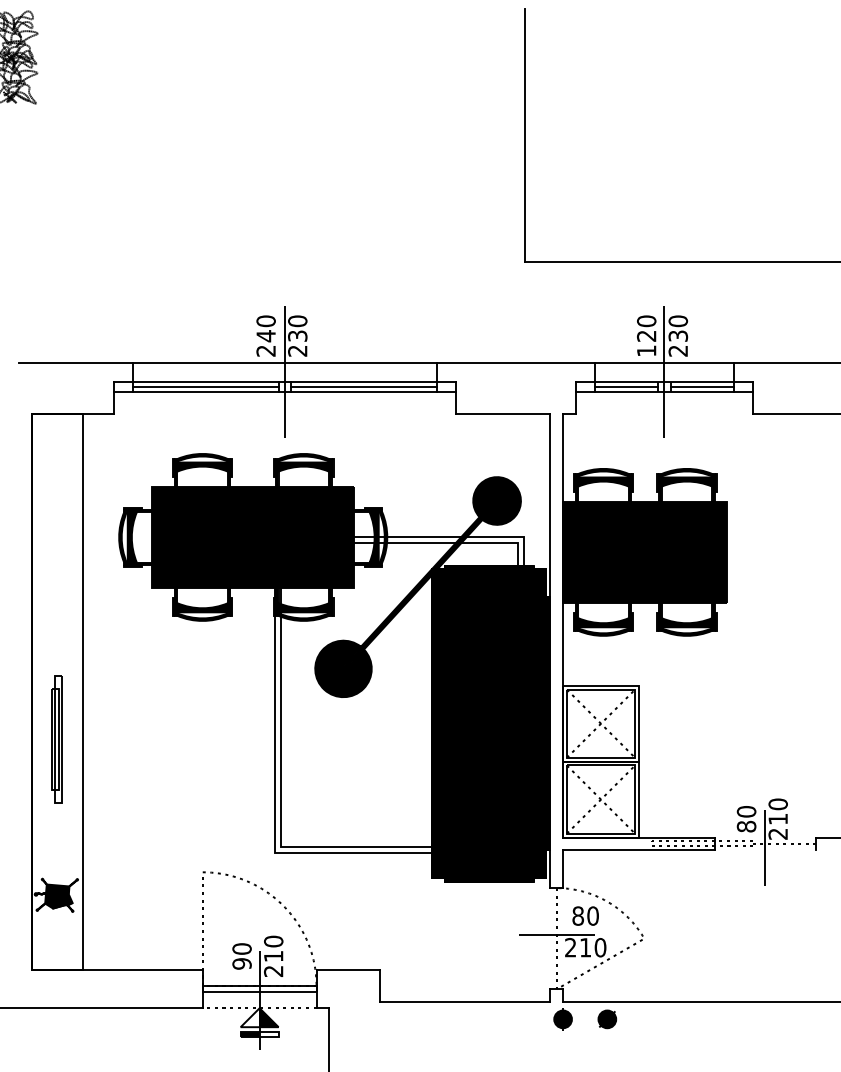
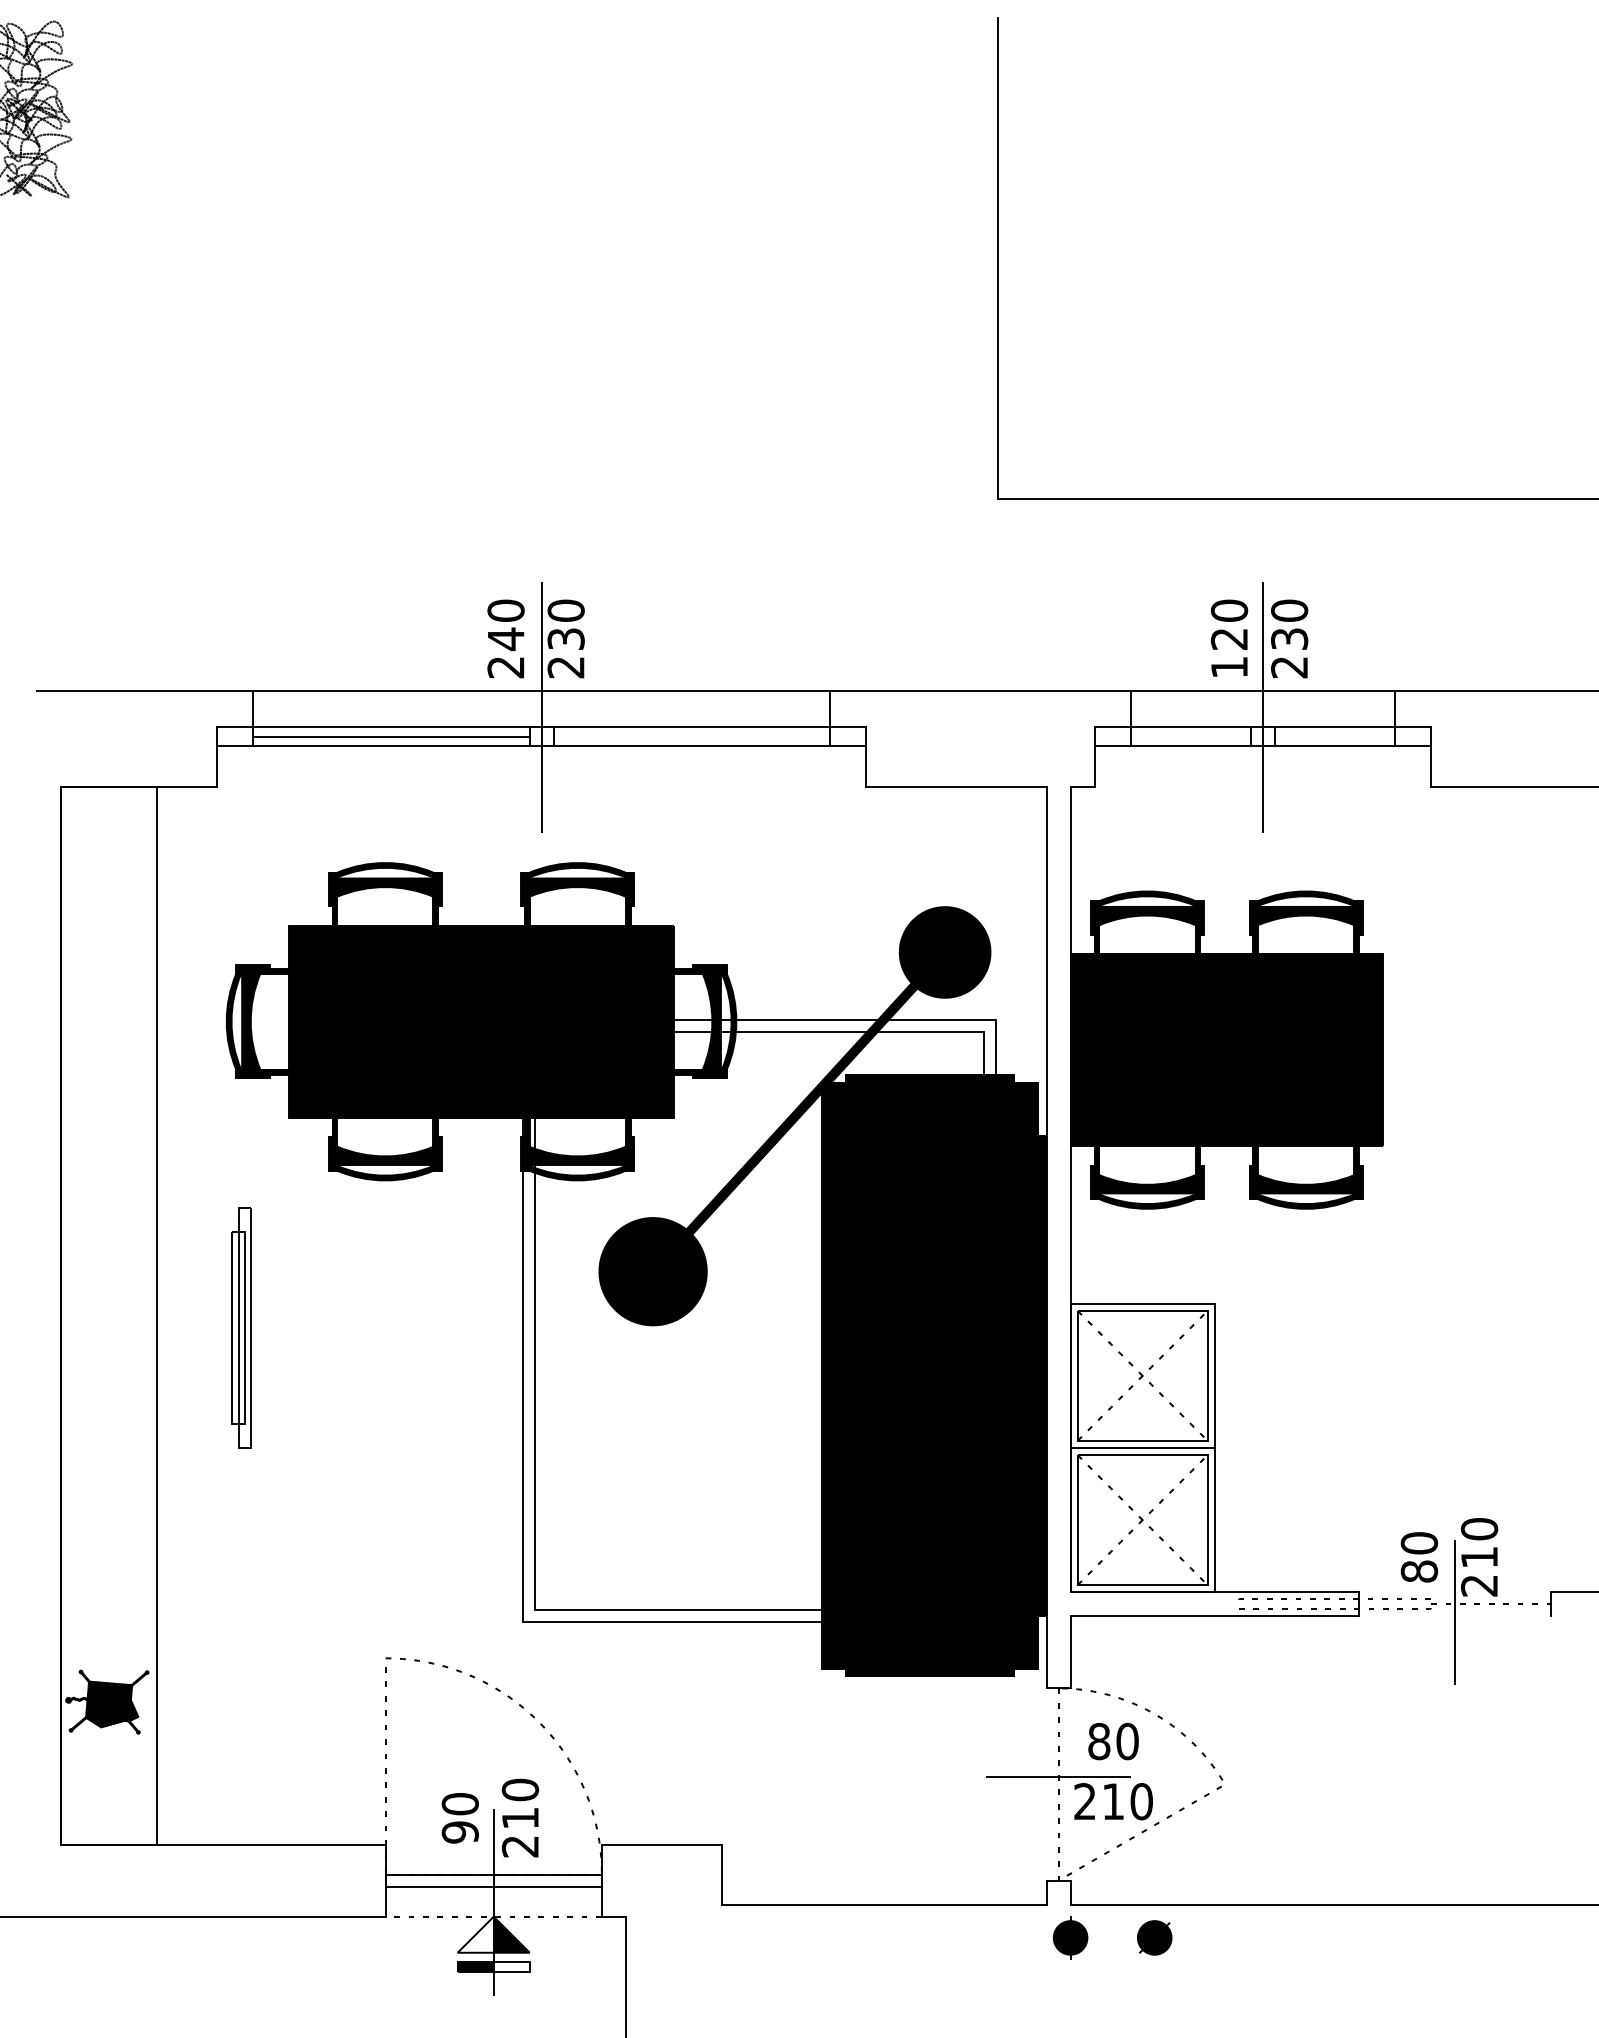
line: (363, 387) -> (691, 736), removed
line: (625, 387) -> (1189, 736), removed
line: (701, 387) -> (1333, 736), removed
part: (56, 739) -> (240, 1327), moved

